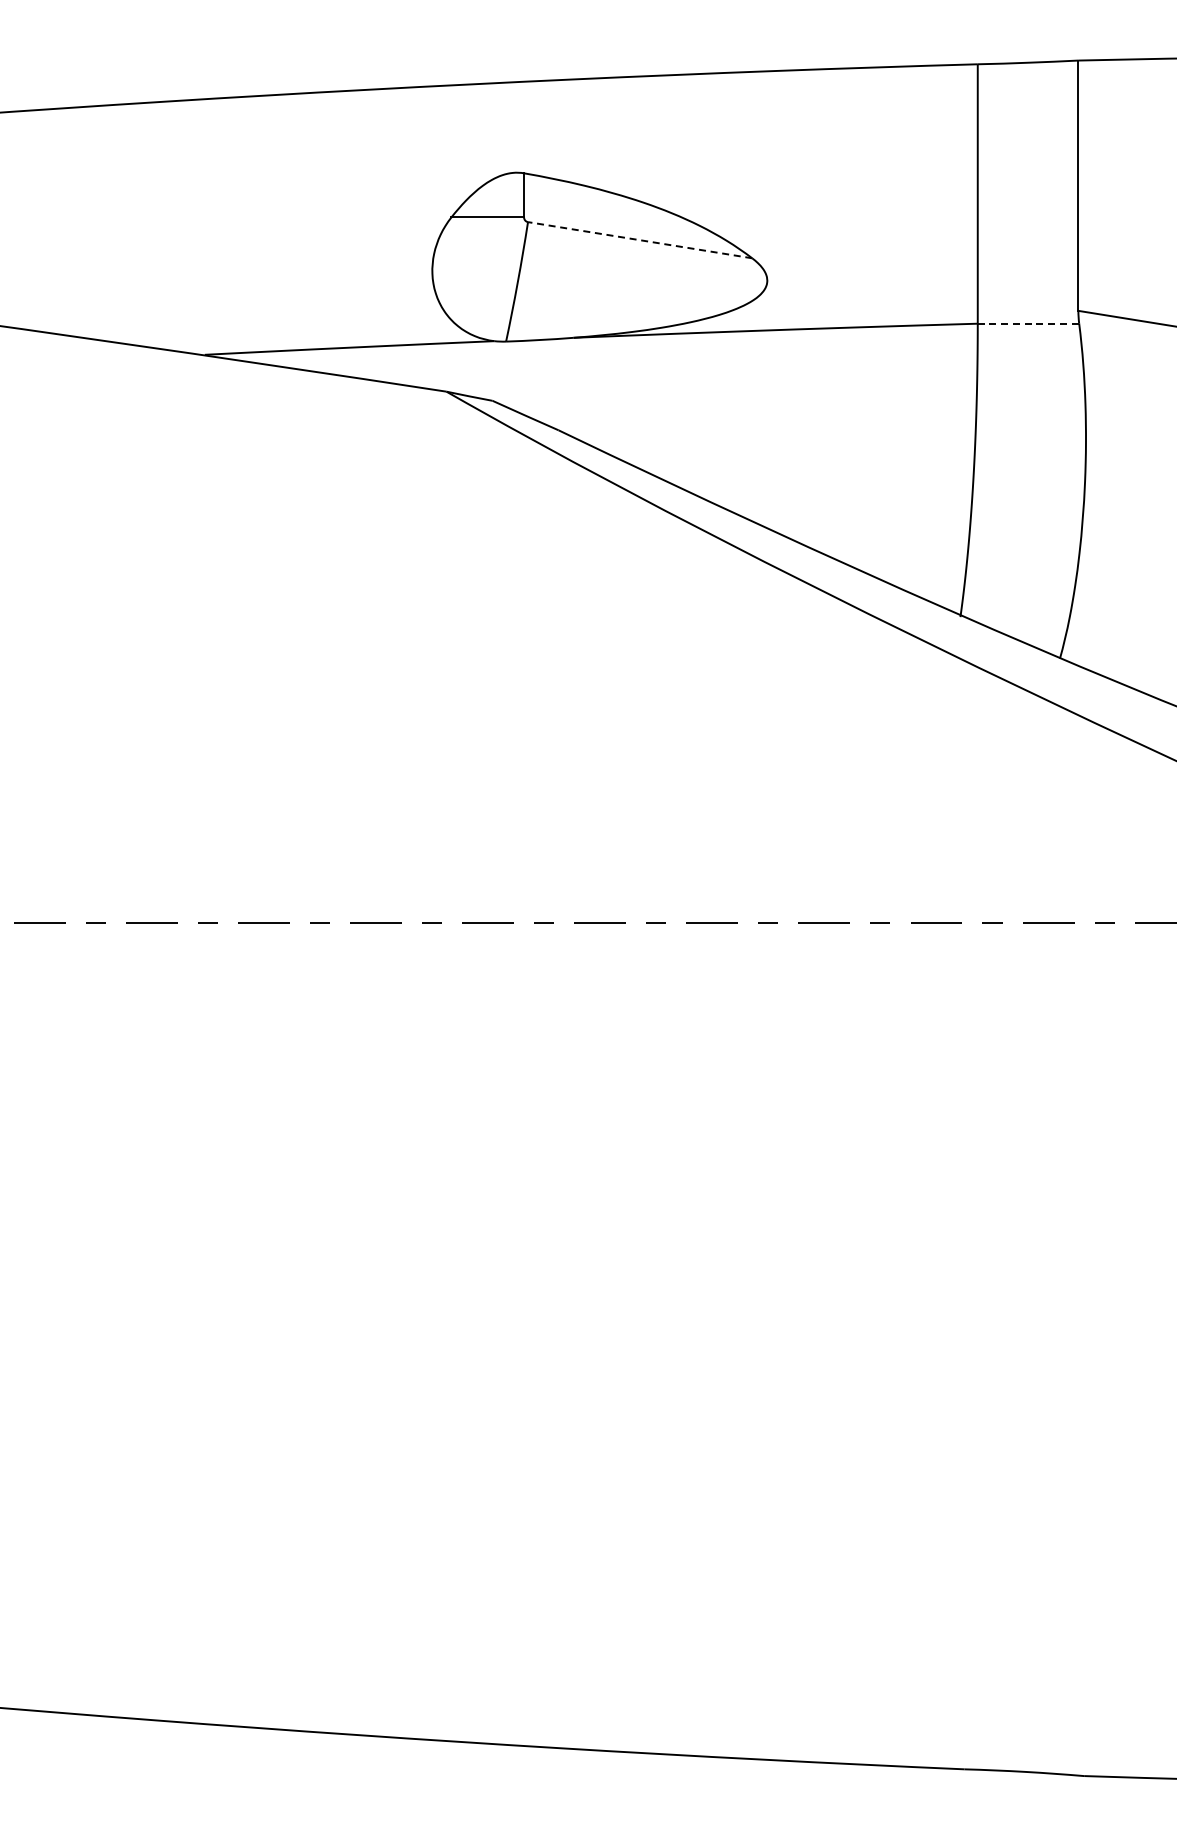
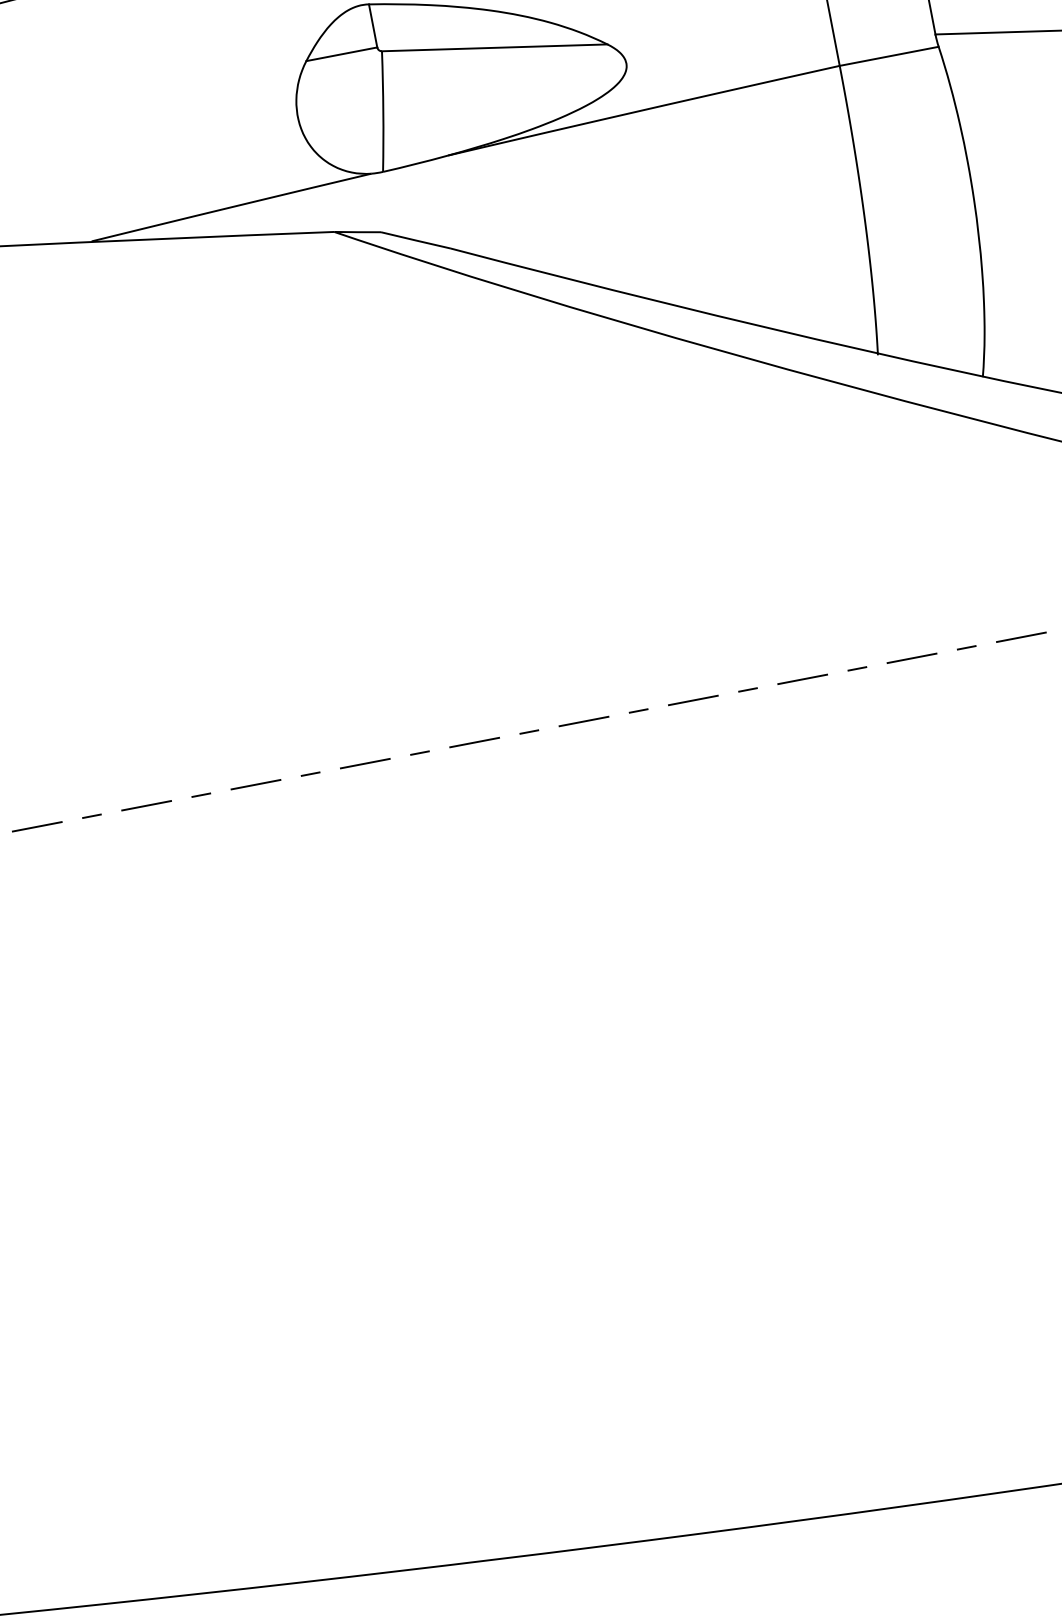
line: (640, 240) -> (495, 48), dashed -> solid
line: (1028, 323) -> (889, 56), dashed -> solid

